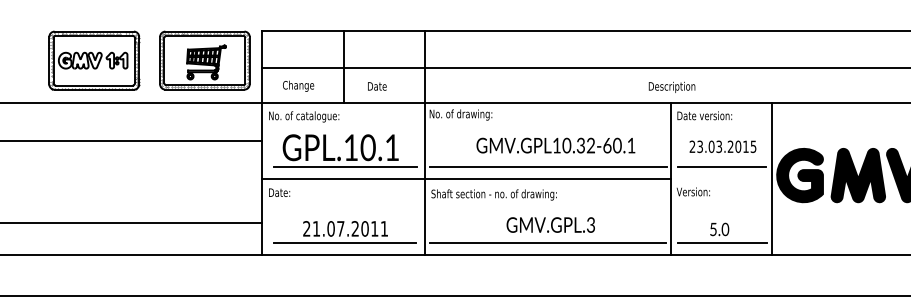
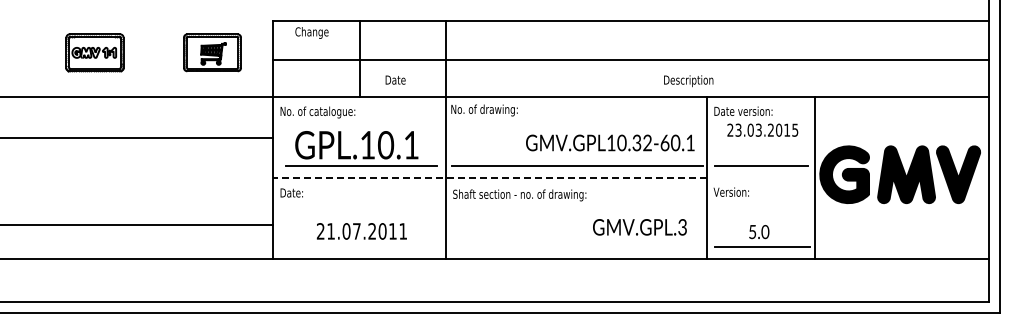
part: (93, 60) -> (94, 52), size x0.6
part: (204, 60) -> (212, 52), size x0.6
text: (298, 85) -> (311, 32), moved
text: (671, 87) -> (688, 81), moved
text: (556, 145) -> (610, 142), moved
text: (722, 146) -> (762, 129), moved
line: (466, 179) -> (490, 178), solid -> dashed
text: (550, 225) -> (639, 227), moved
line: (344, 243) -> (360, 246), removed
line: (547, 243) -> (576, 246), removed

